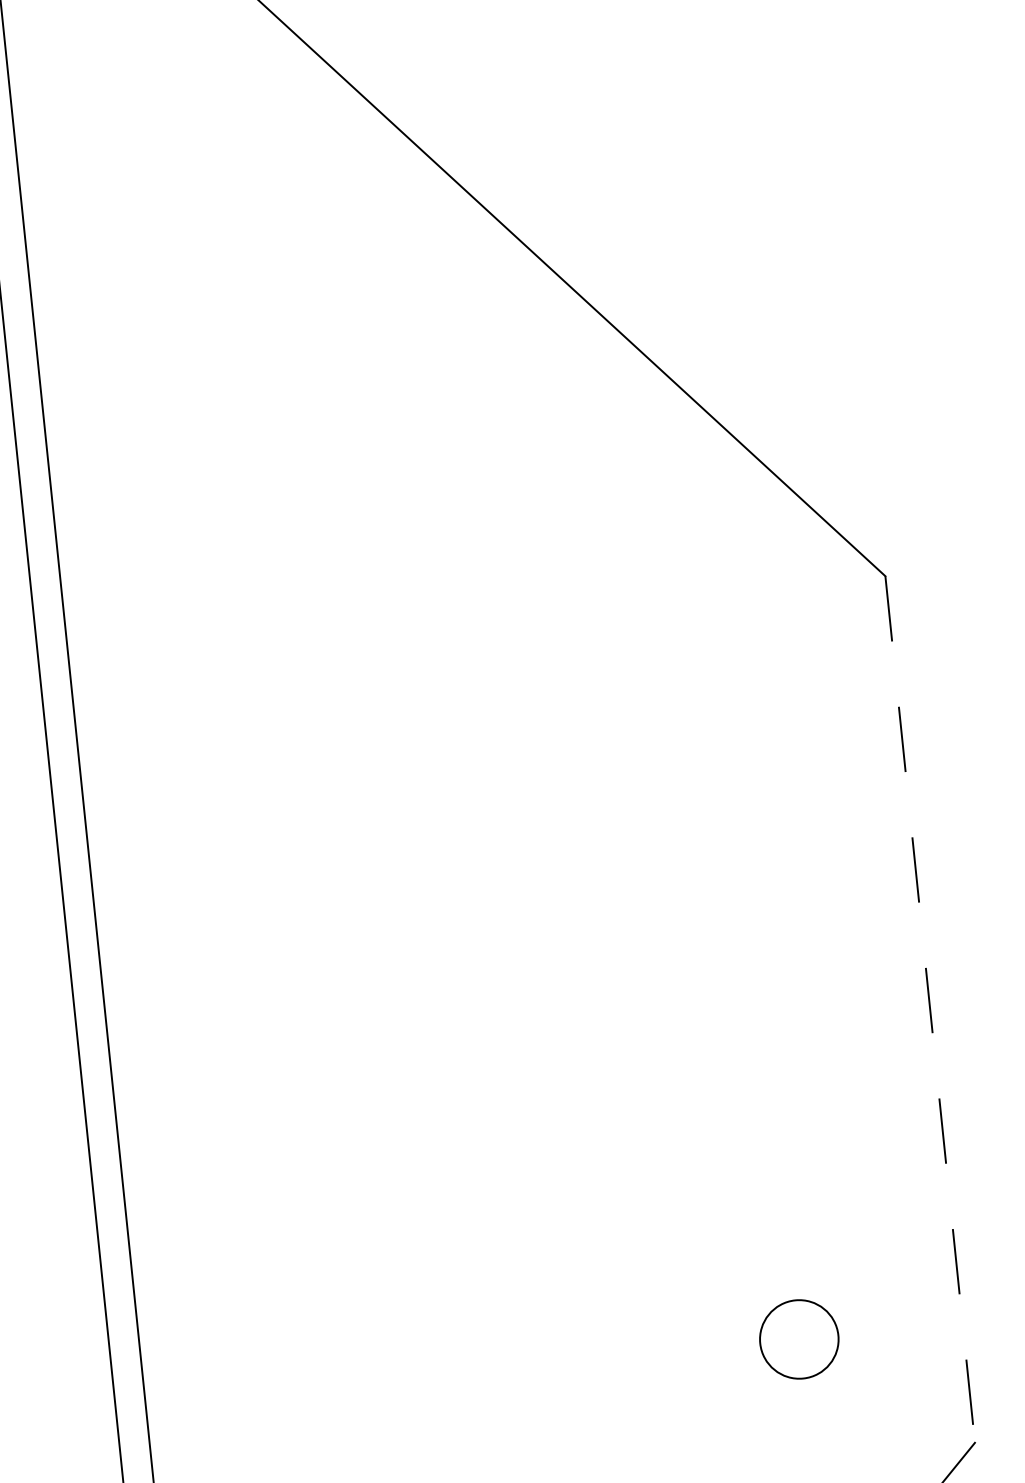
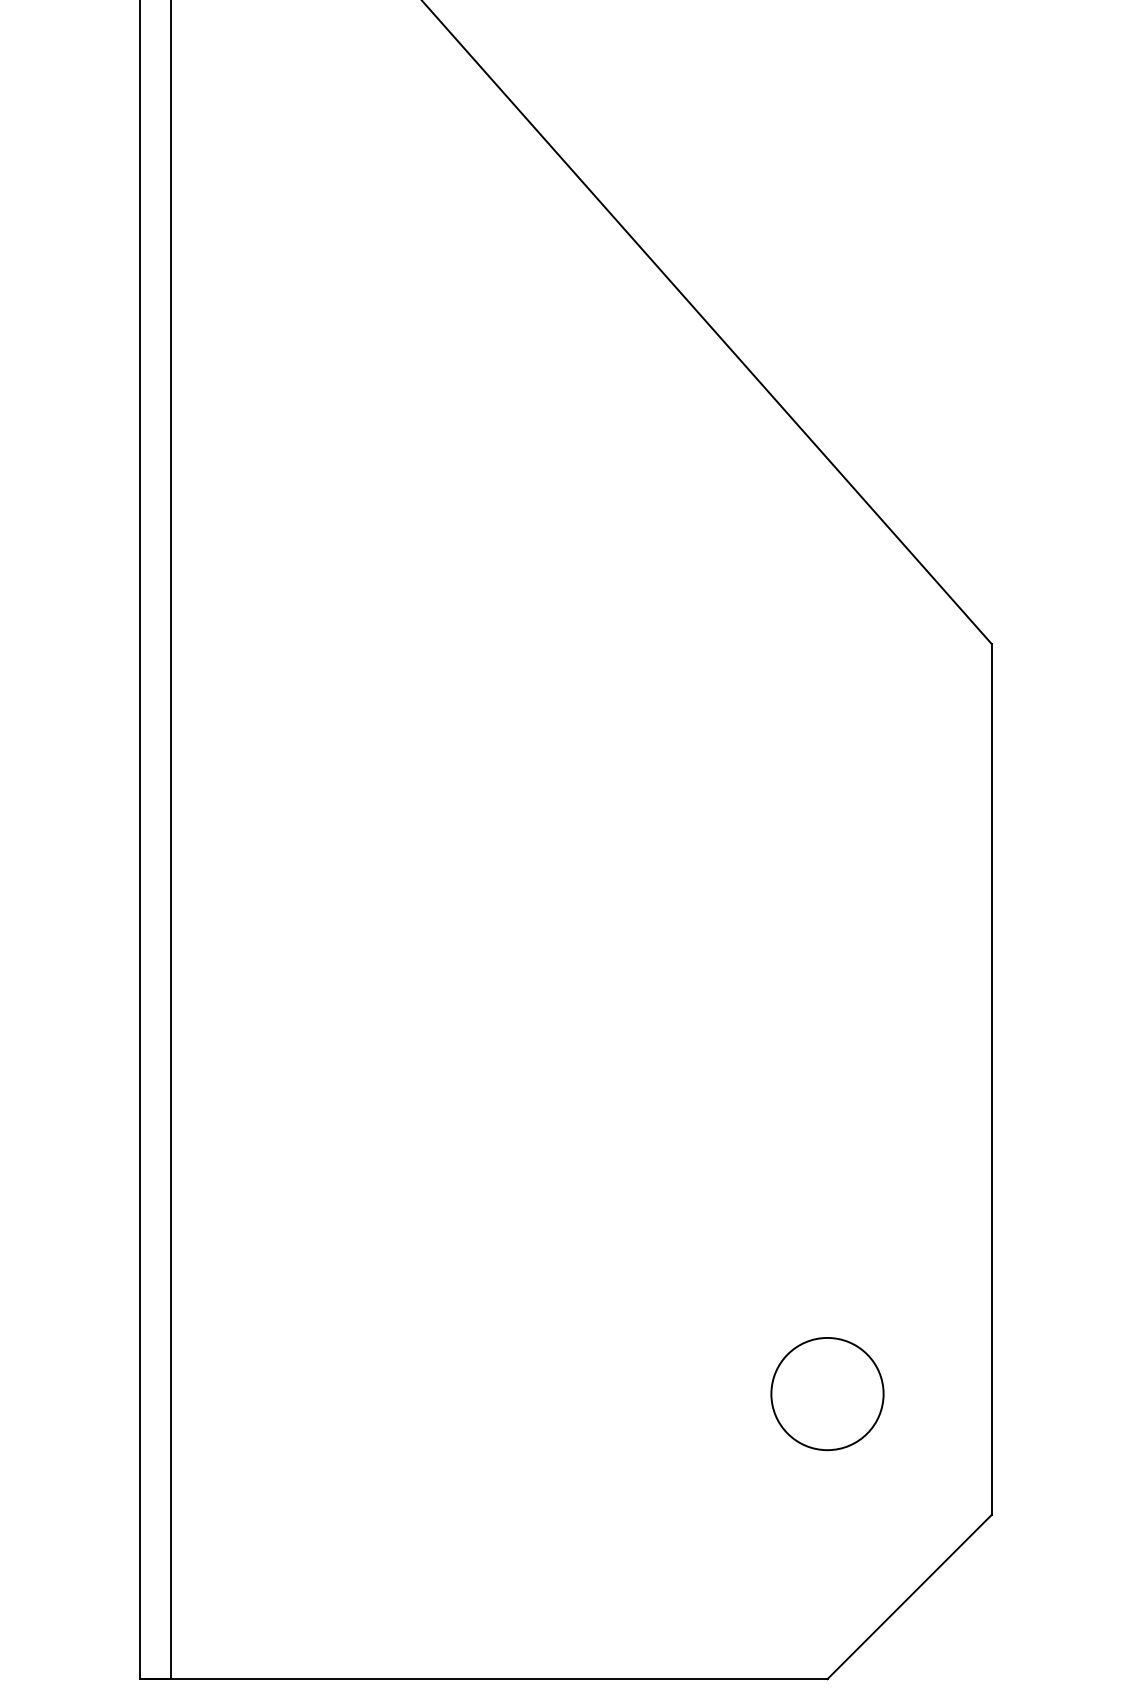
line: (930, 1009) -> (991, 1079), dashed -> solid
circle: (799, 1339) -> (827, 1394), size x1.43

